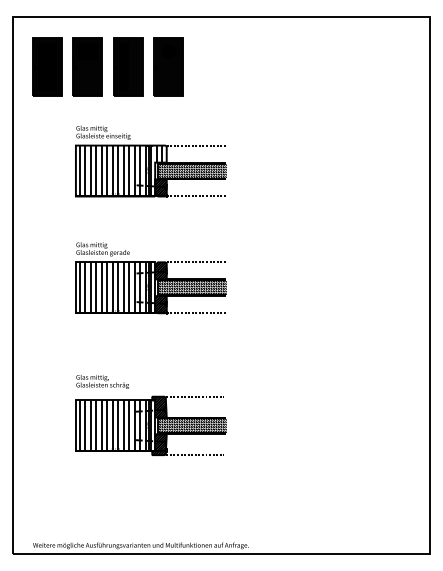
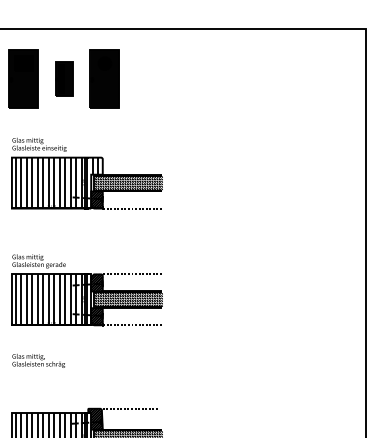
part: (128, 66) -> (64, 78), size x0.6
line: (195, 145) -> (131, 157), removed
text: (102, 381) -> (38, 360), moved

